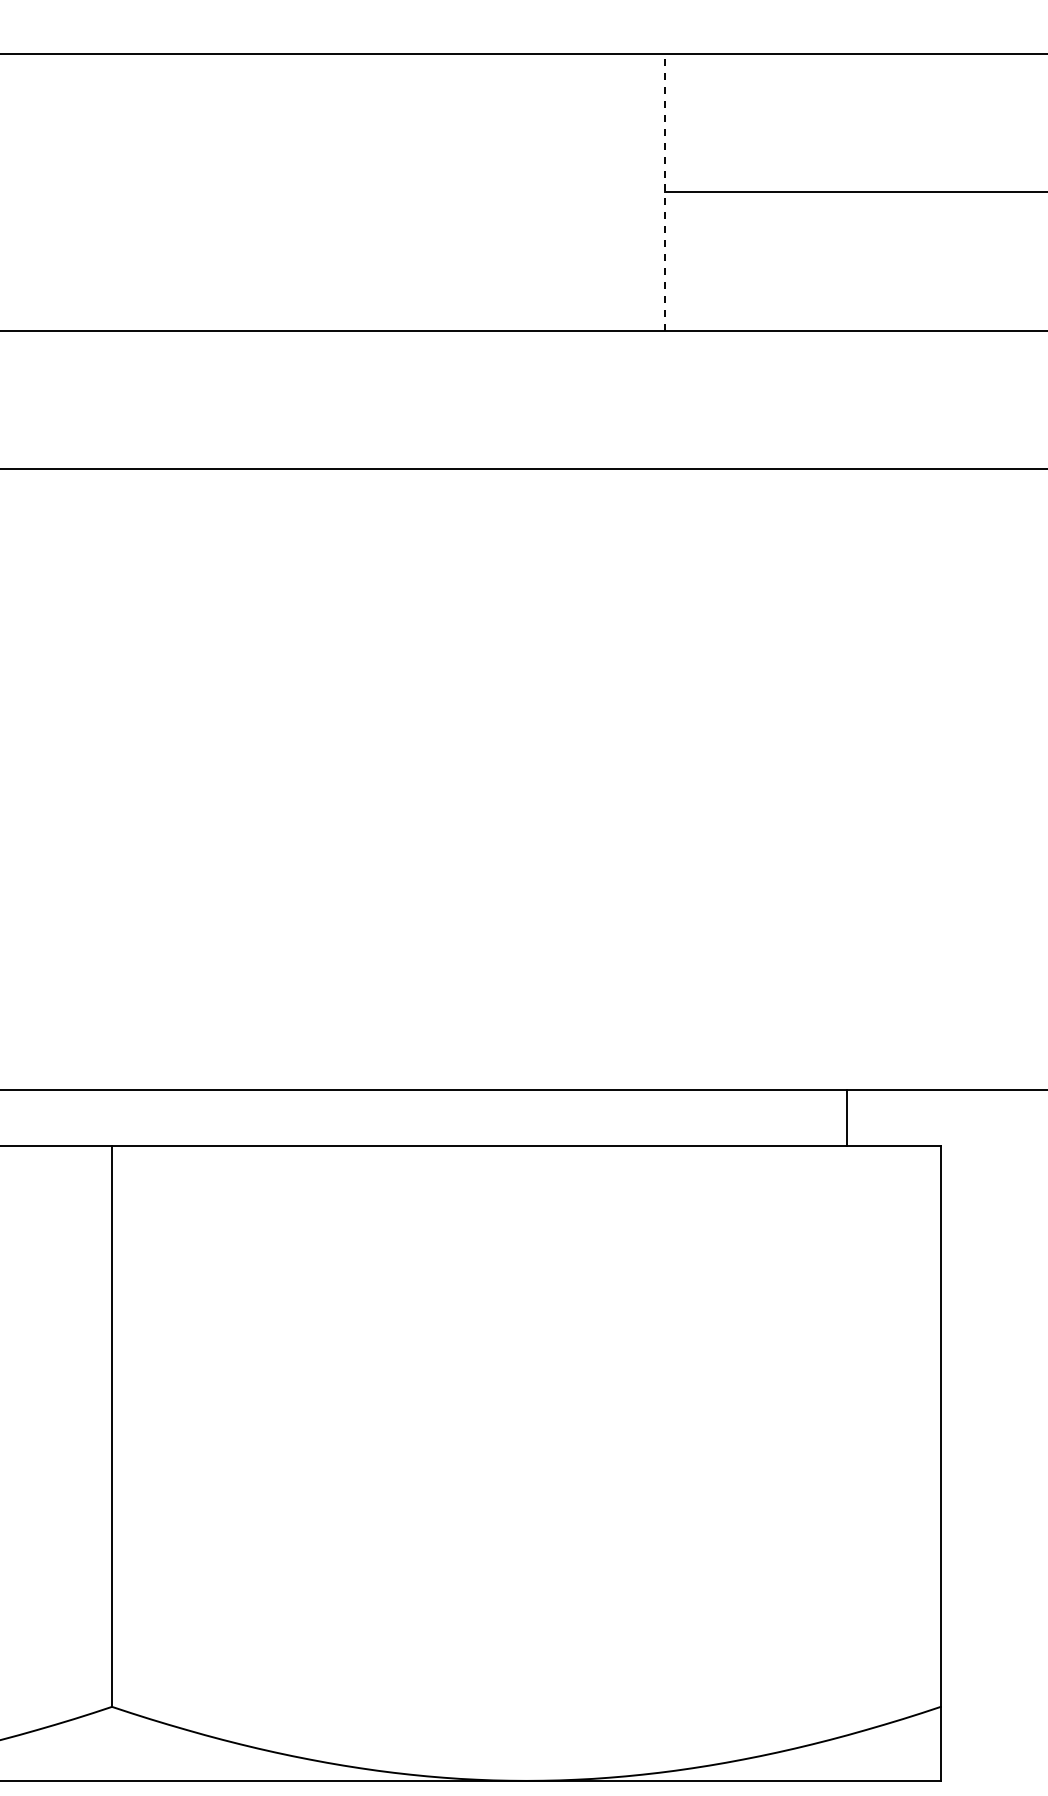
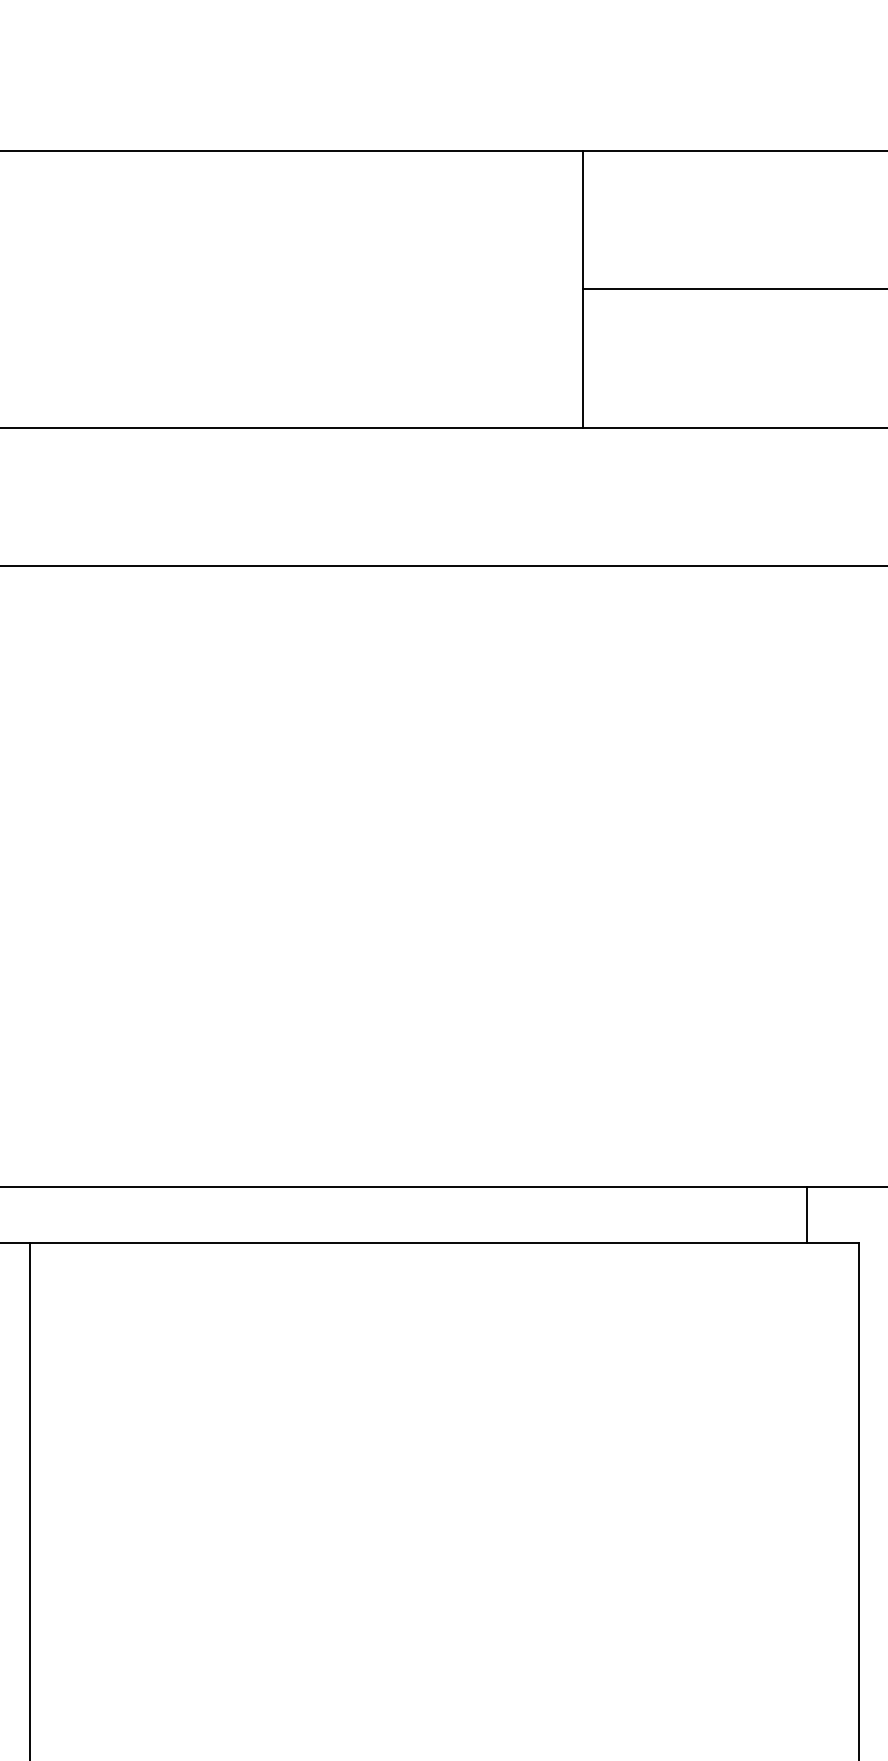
line: (664, 191) -> (582, 288), dashed -> solid
line: (846, 1117) -> (806, 1214), moved

